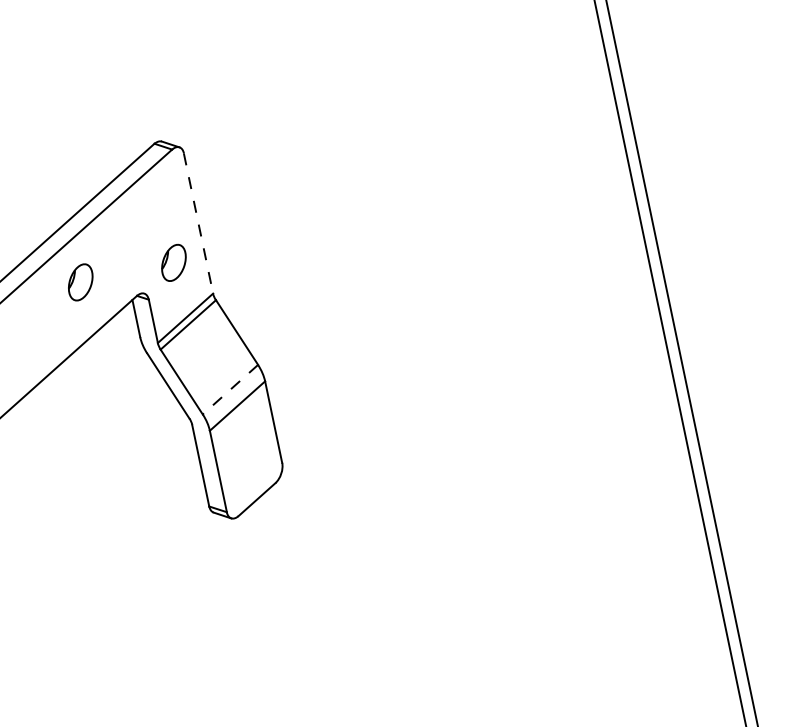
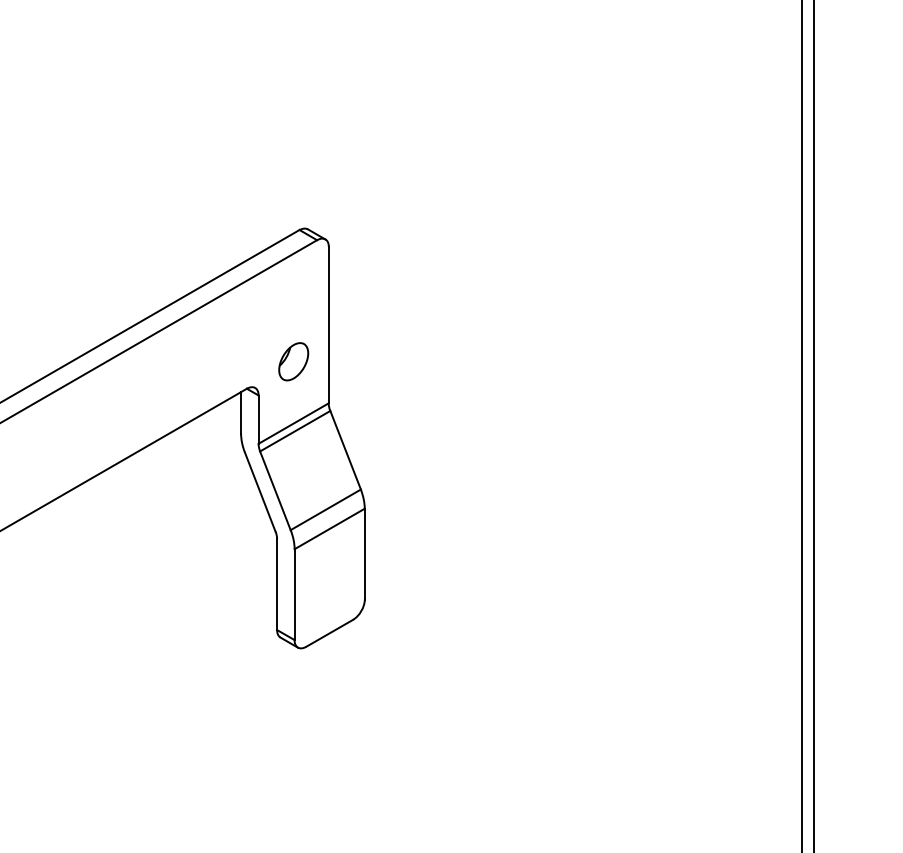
line: (198, 223) -> (328, 325), dashed -> solid
part: (80, 282) -> (189, 361), removed
line: (230, 389) -> (325, 509), dashed -> solid

